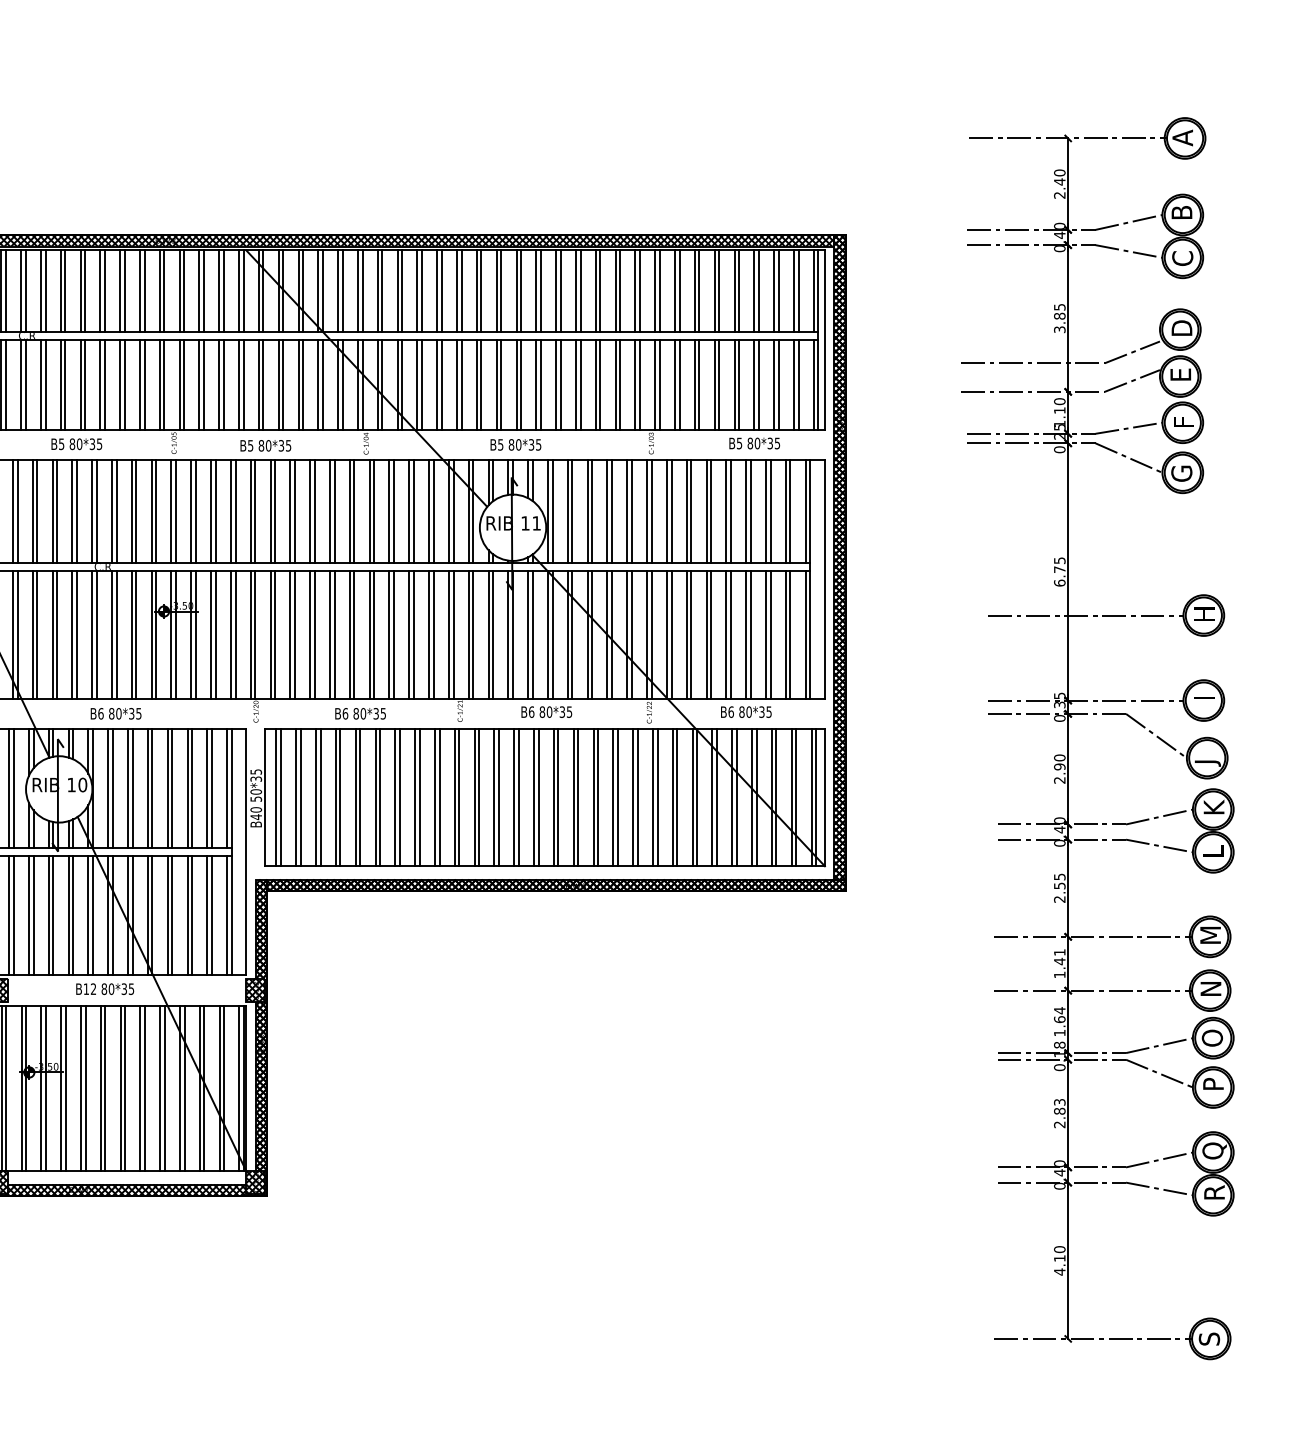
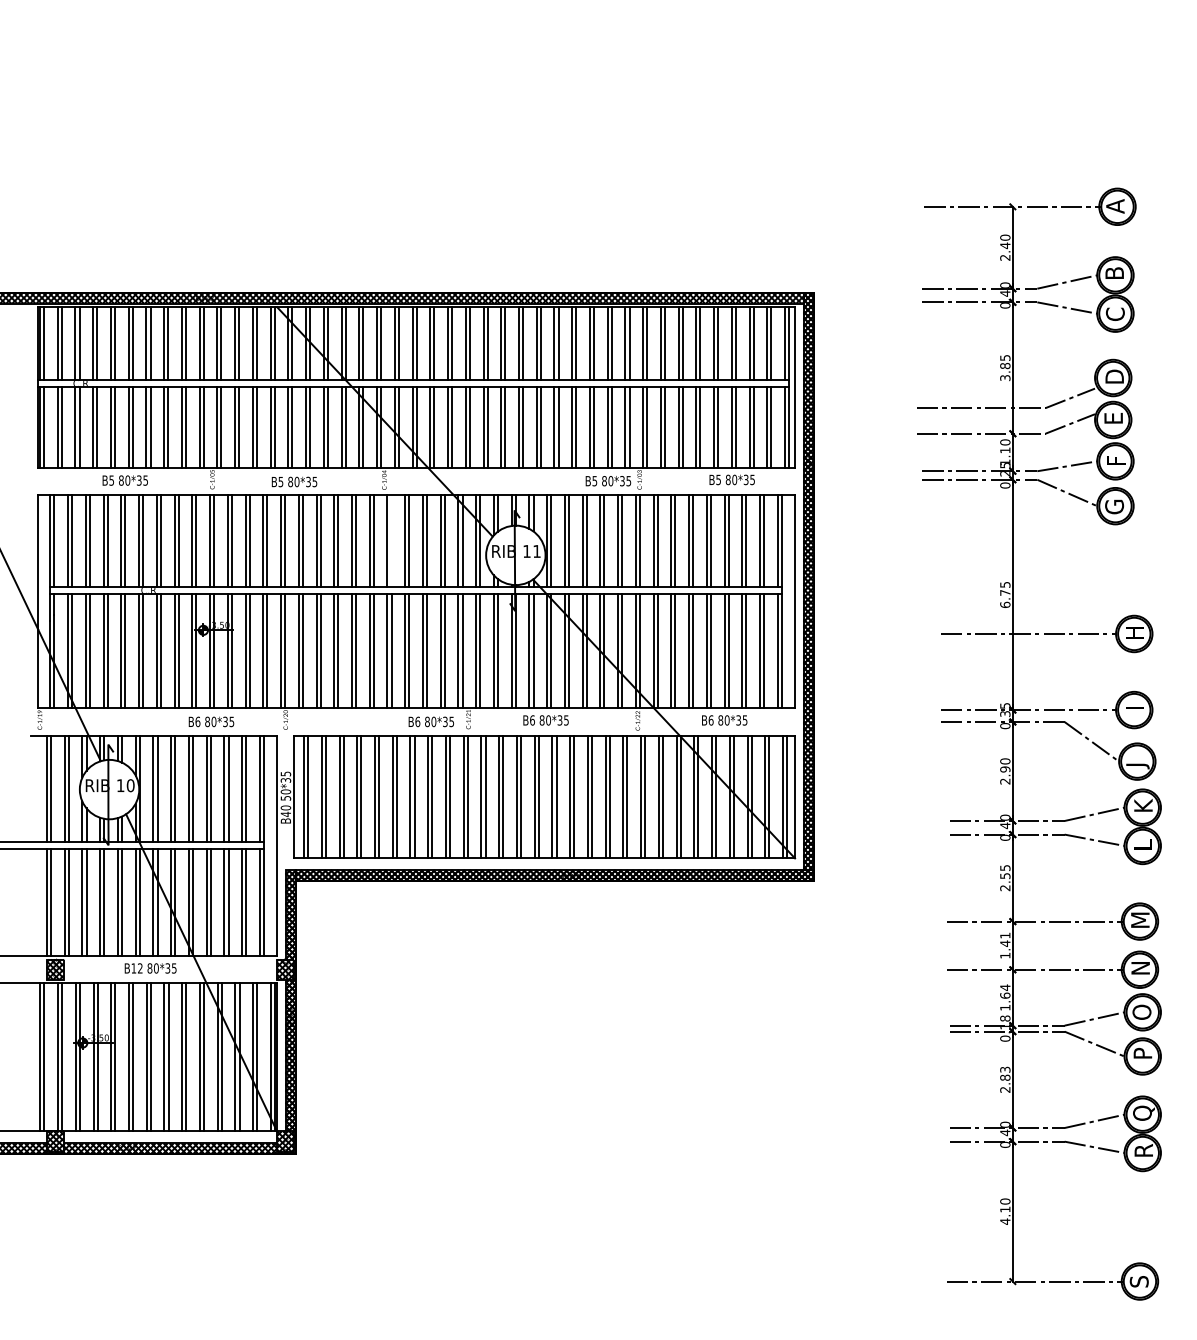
text: (516, 445) -> (608, 481), moved
line: (374, 512) -> (391, 541), removed
text: (116, 713) -> (211, 721), moved
text: (359, 713) -> (430, 721), moved

